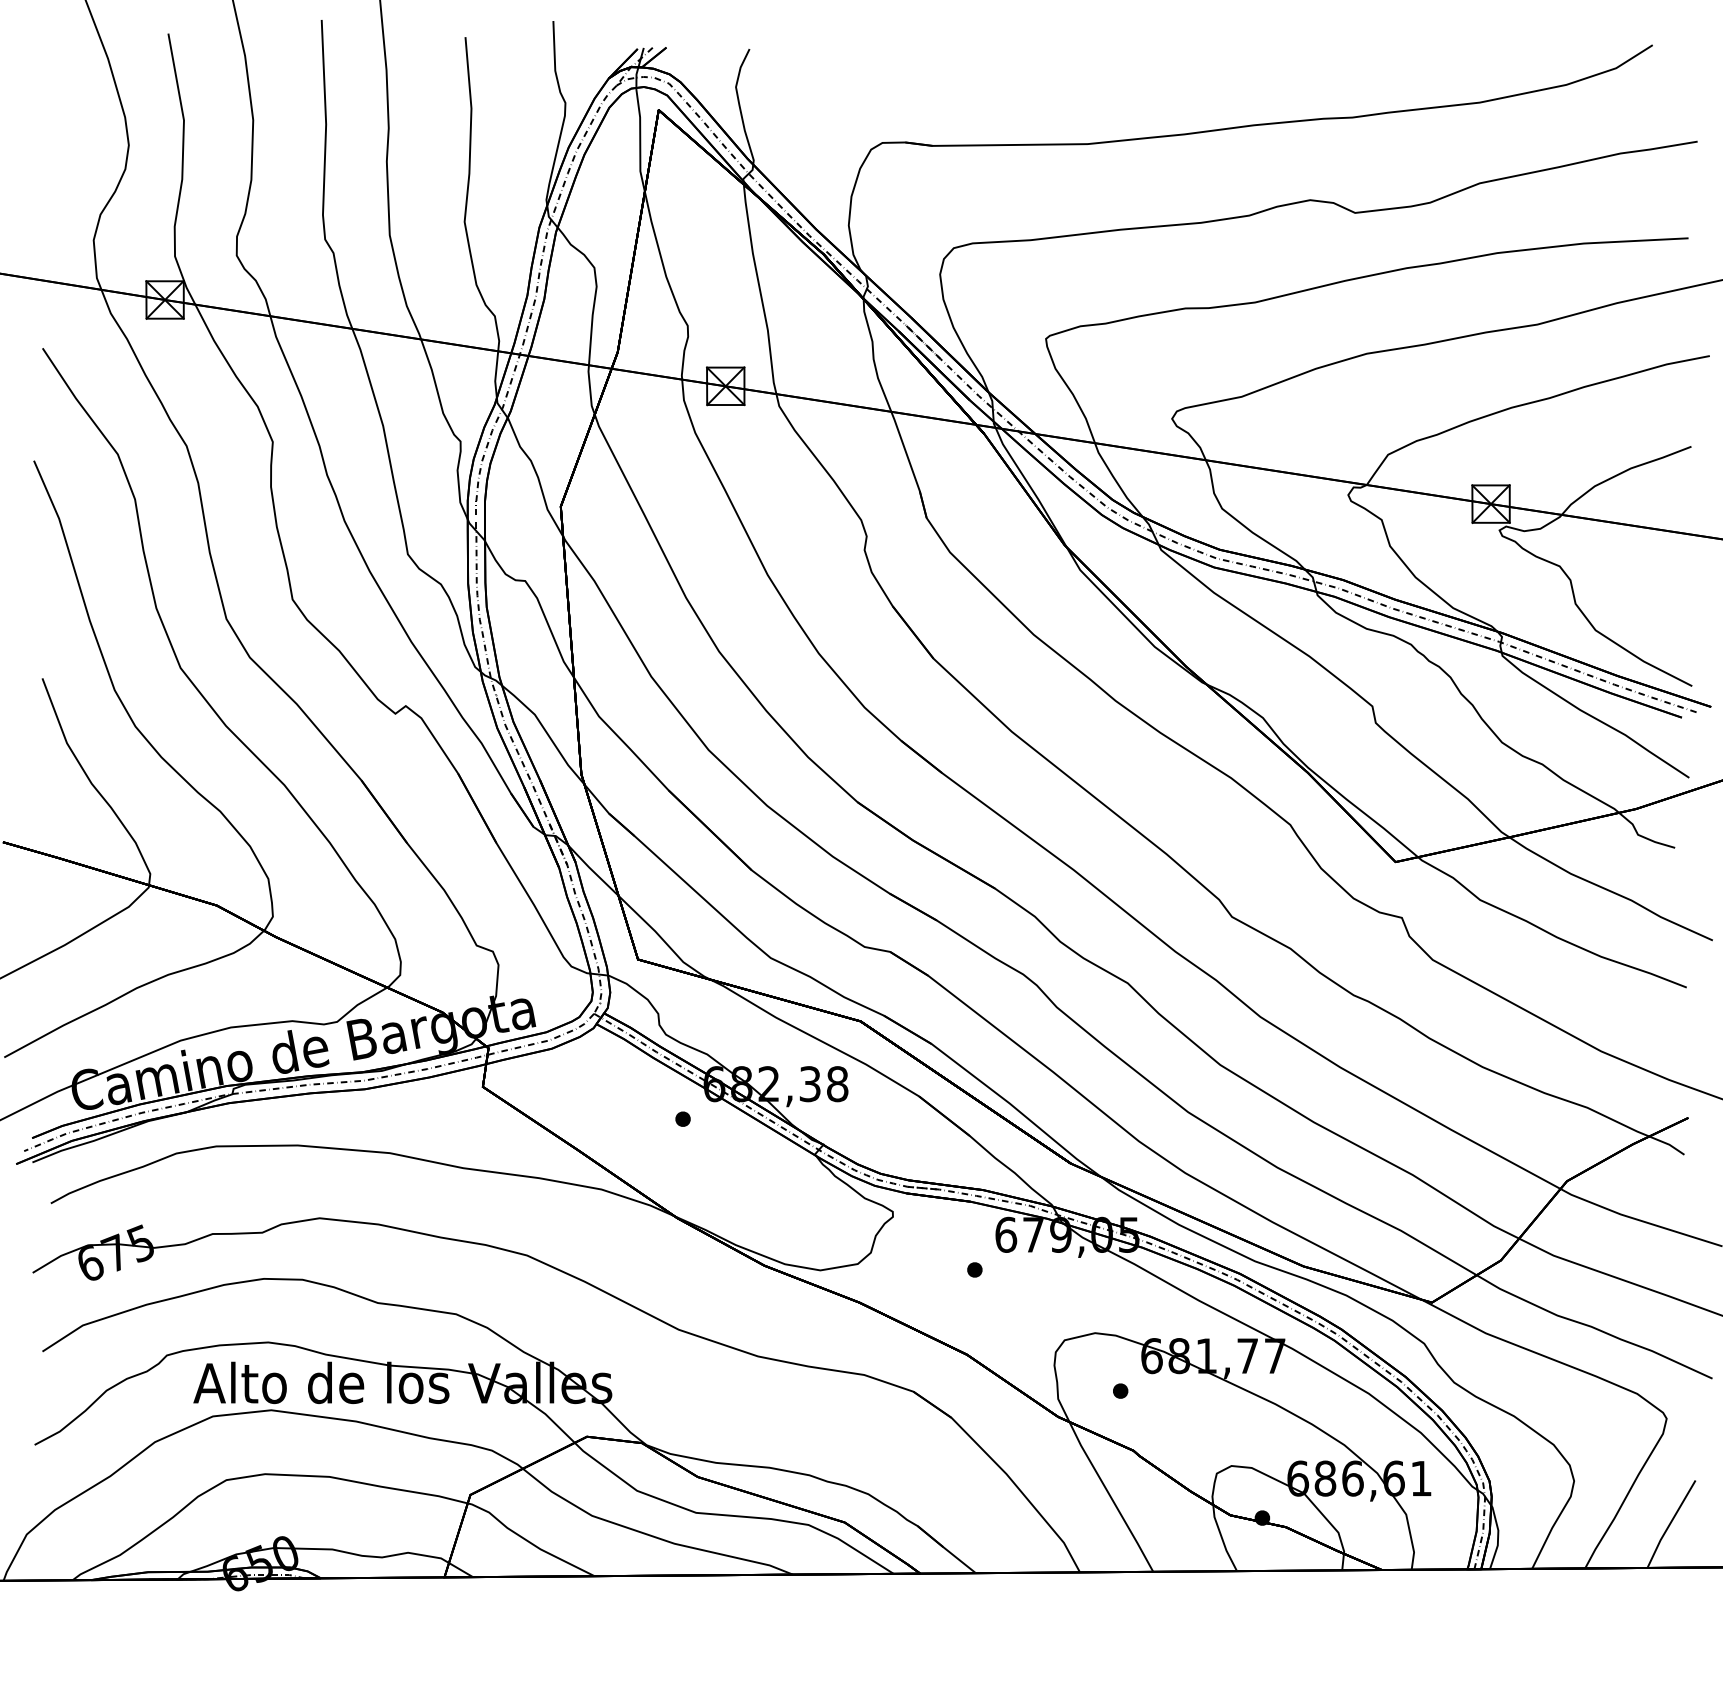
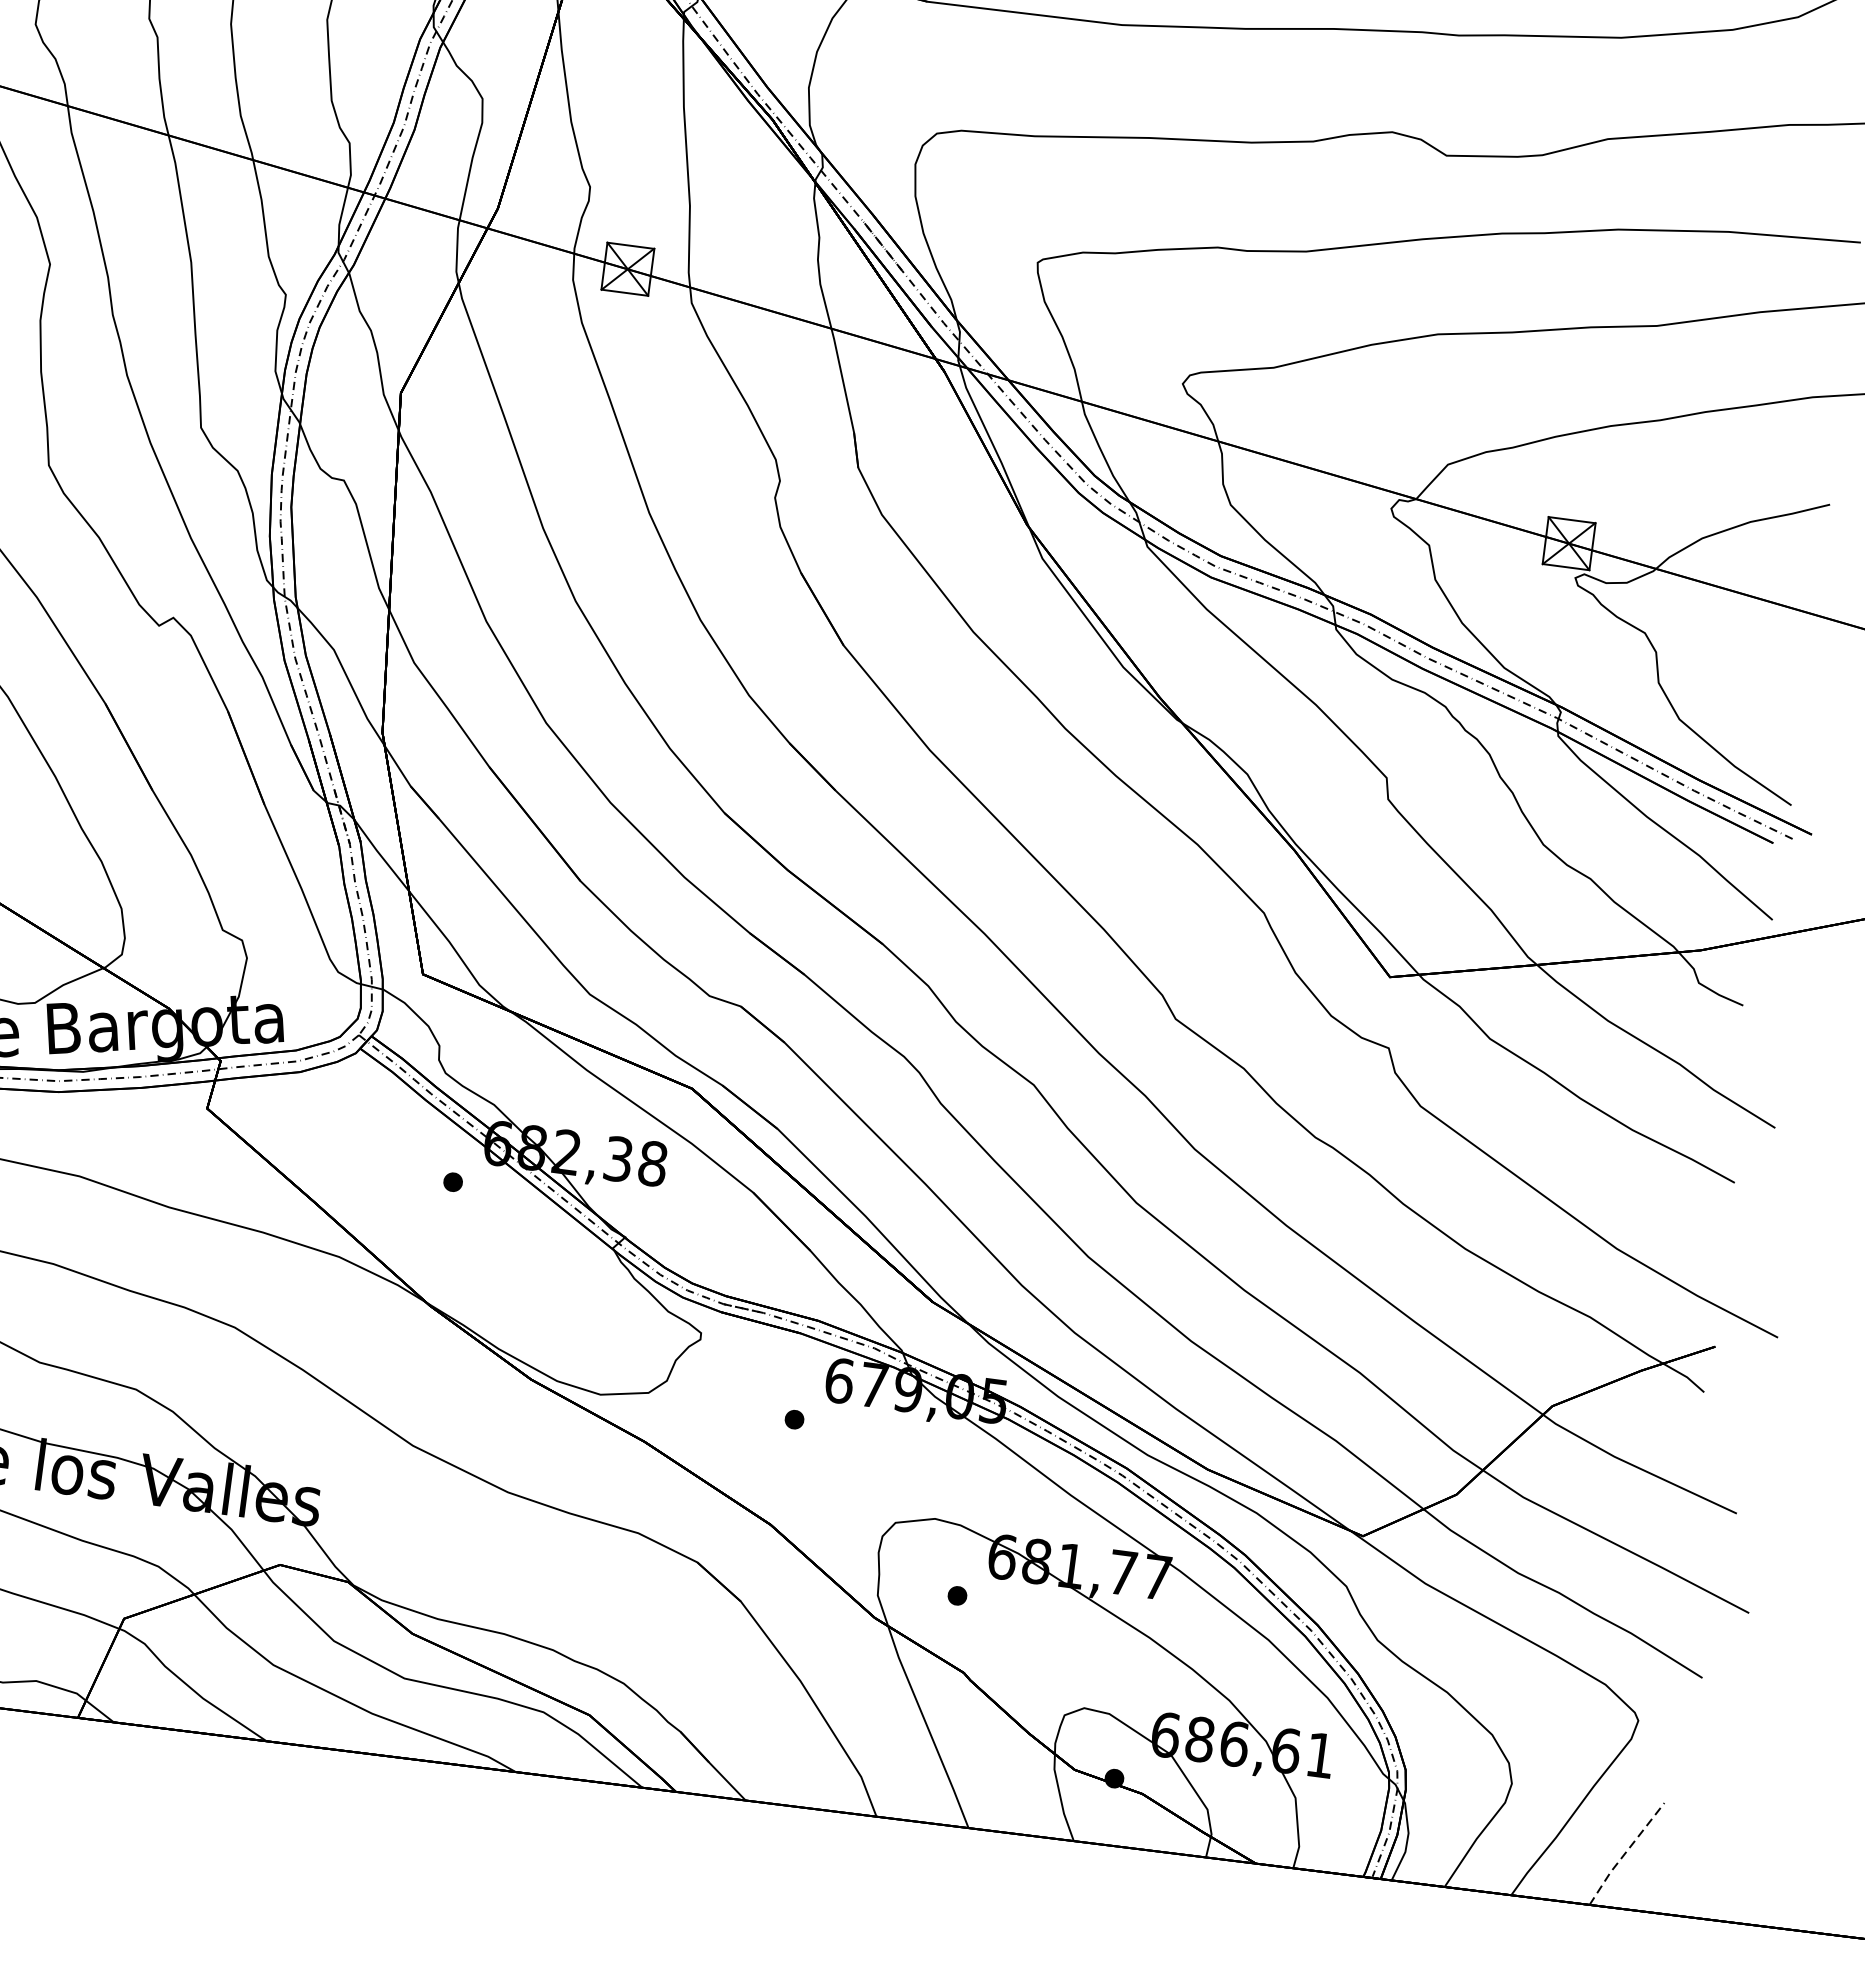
line: (1670, 1523) -> (1625, 1852), solid -> dashed

